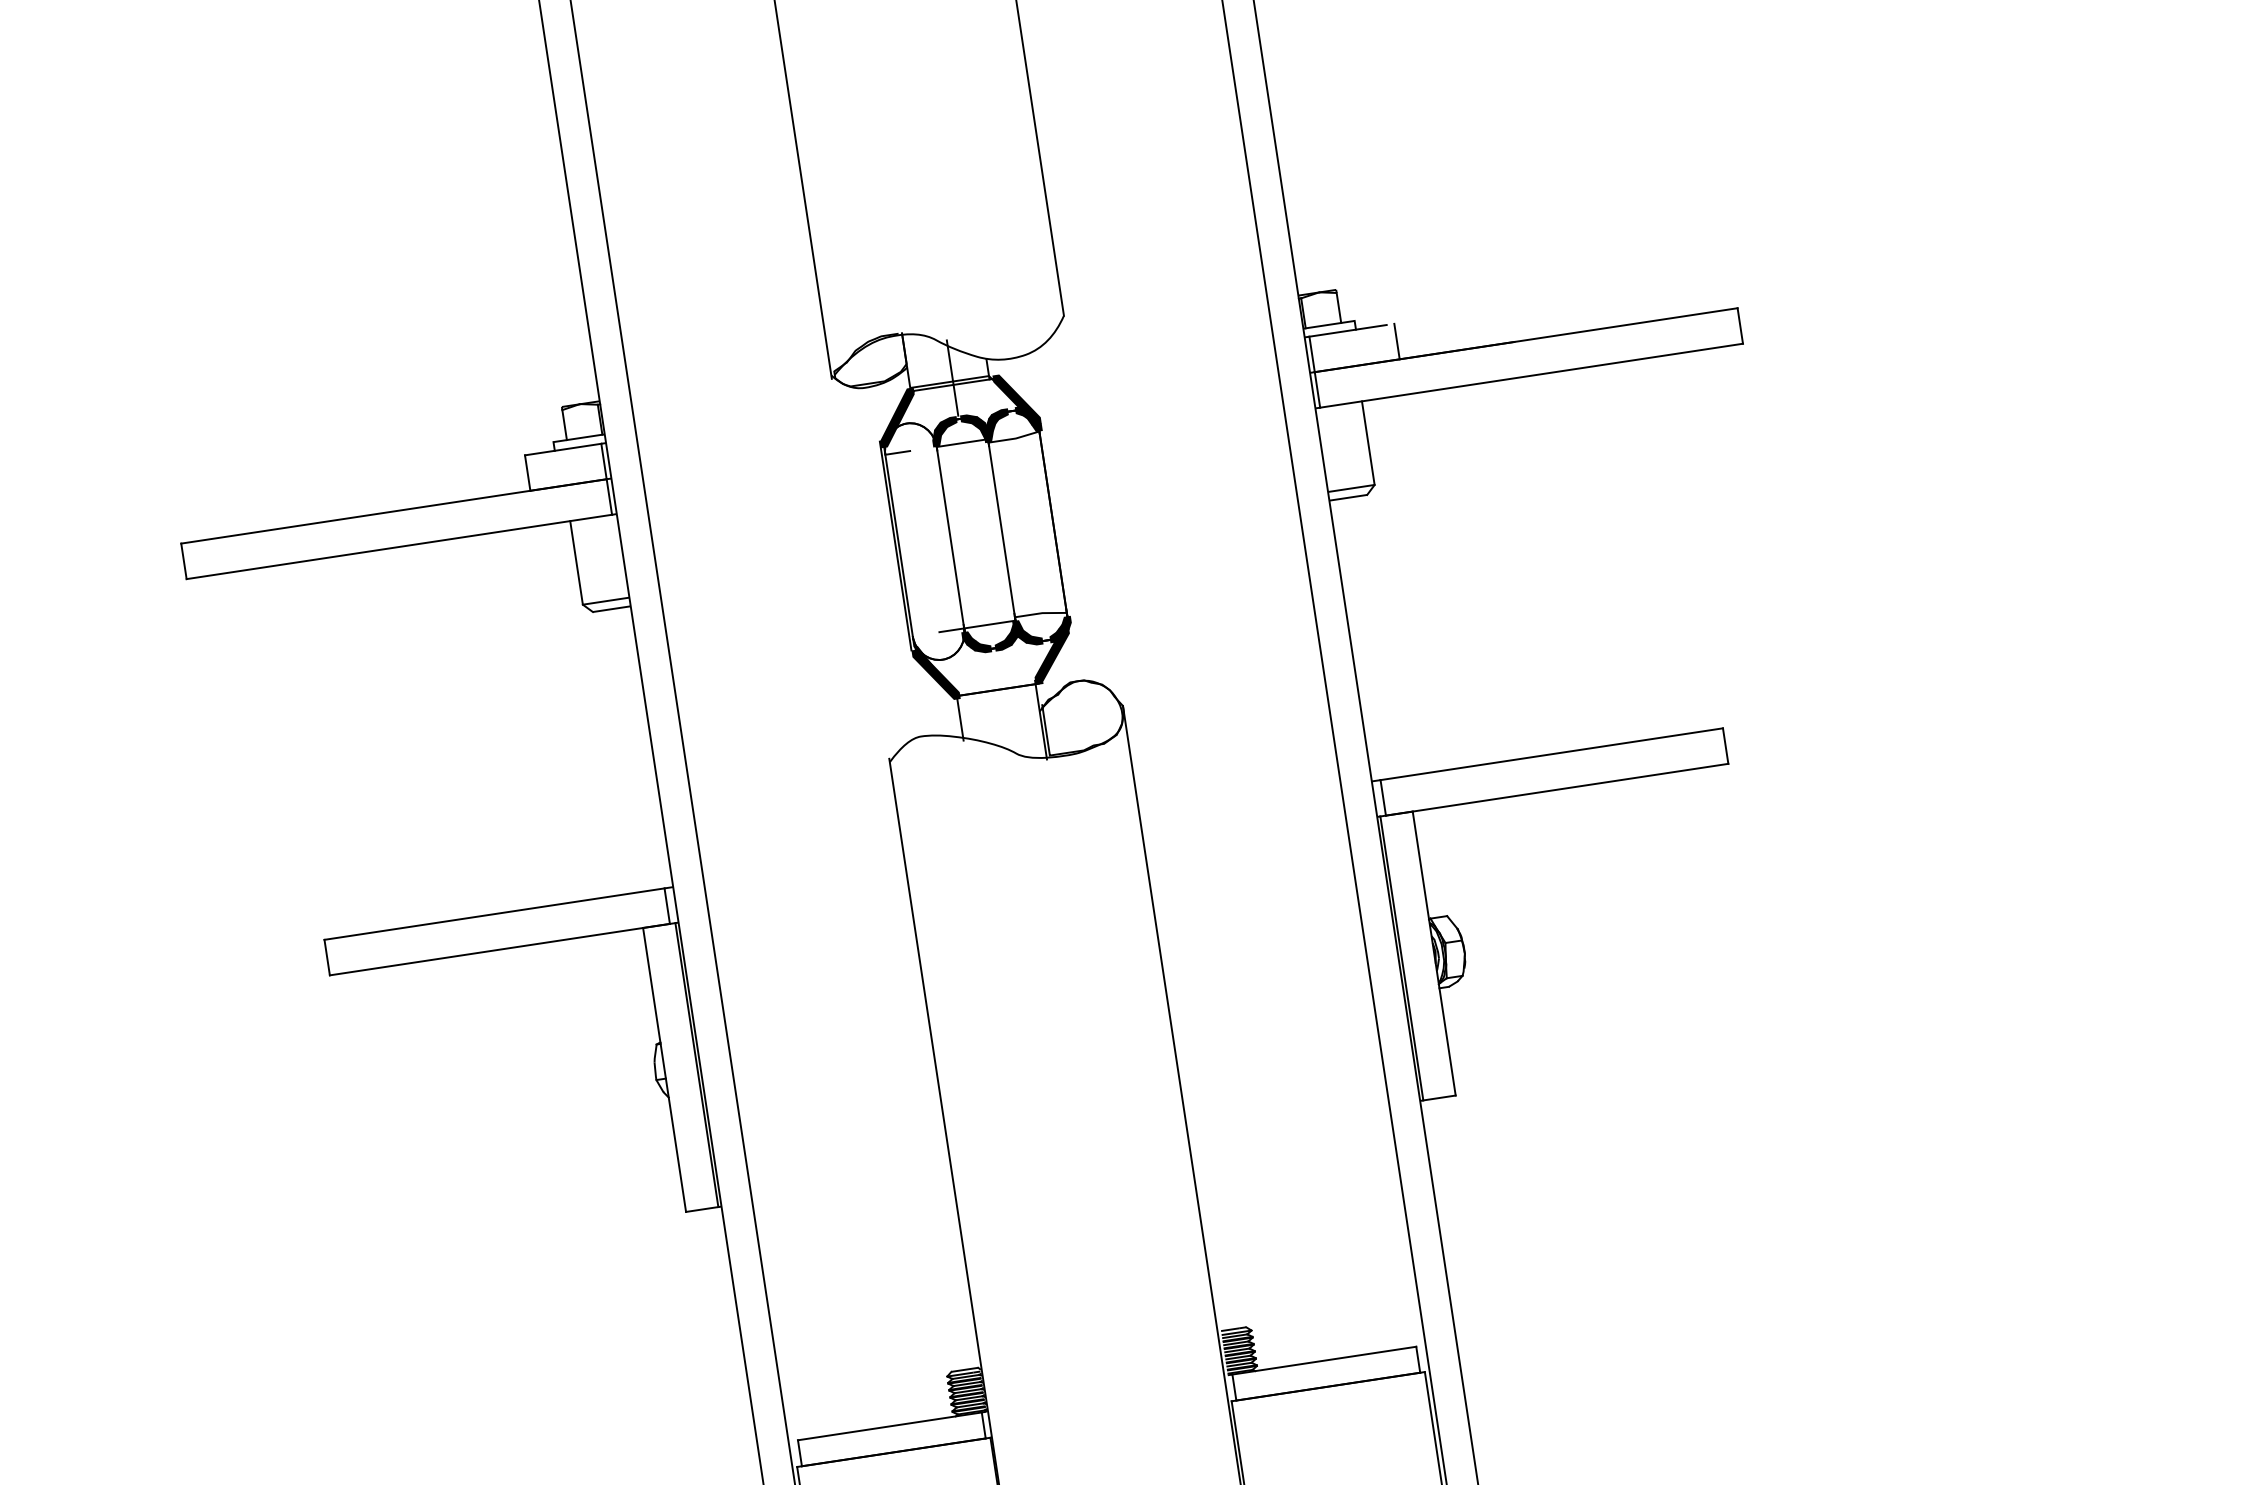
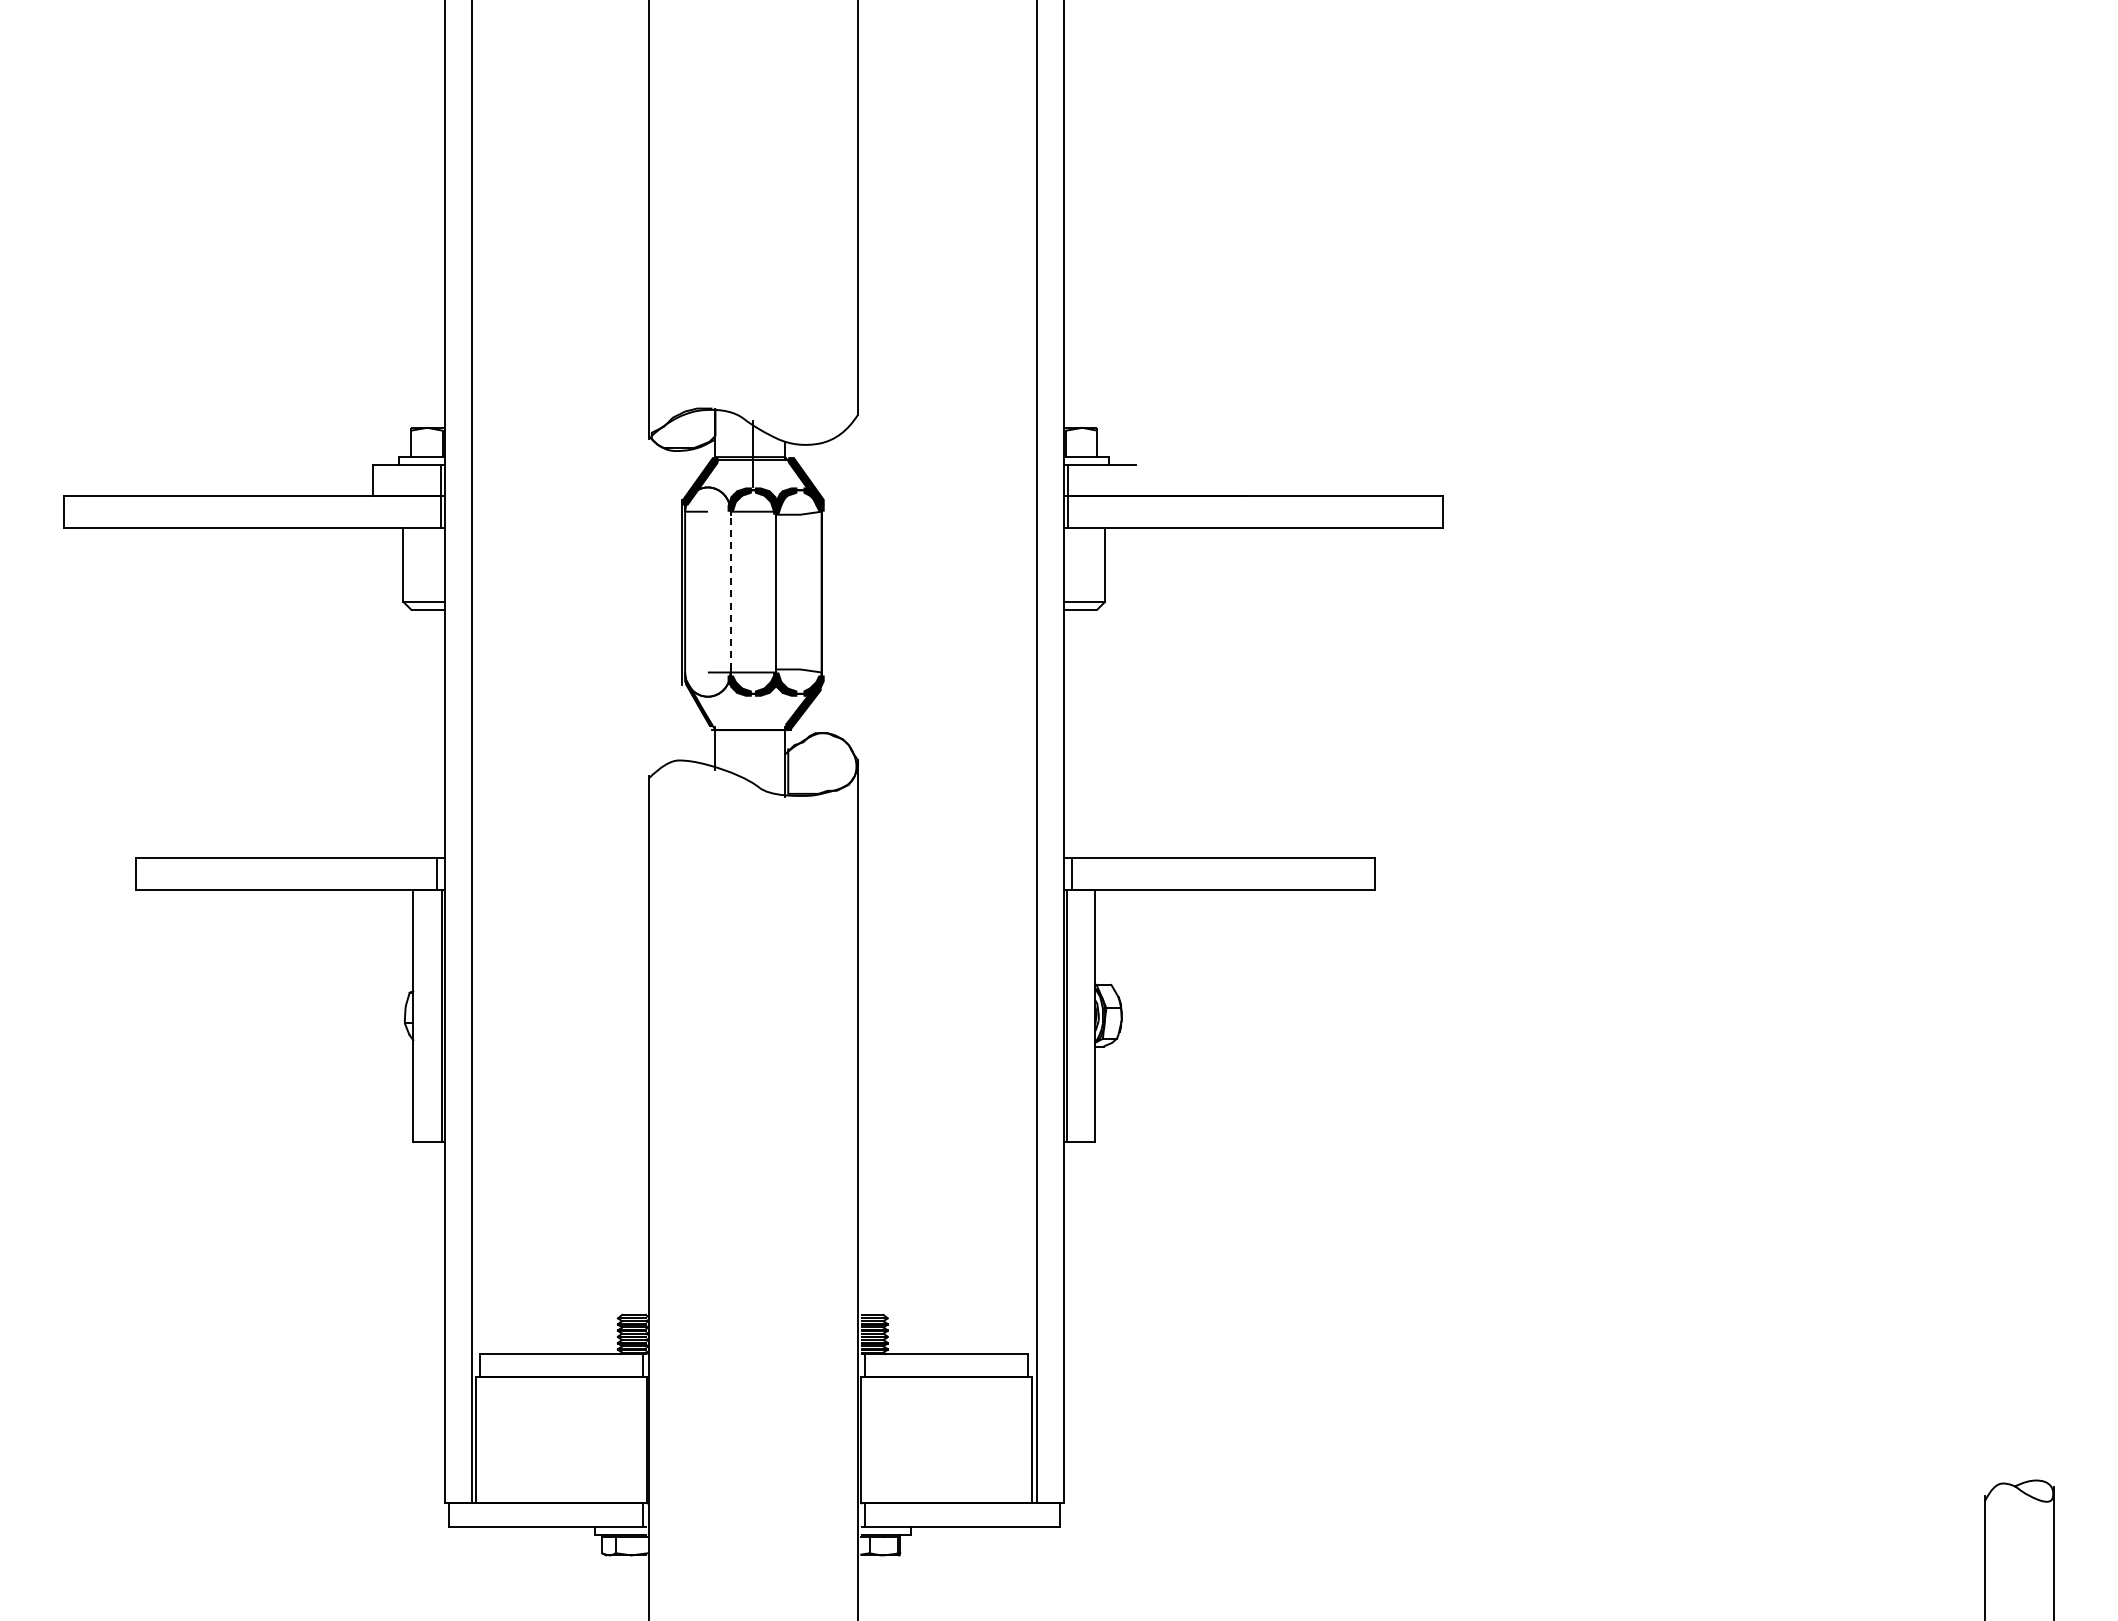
line: (1397, 341) -> (1143, 480), removed
line: (950, 535) -> (730, 590), solid -> dashed
fill: (936, 674) -> (700, 708), removed

